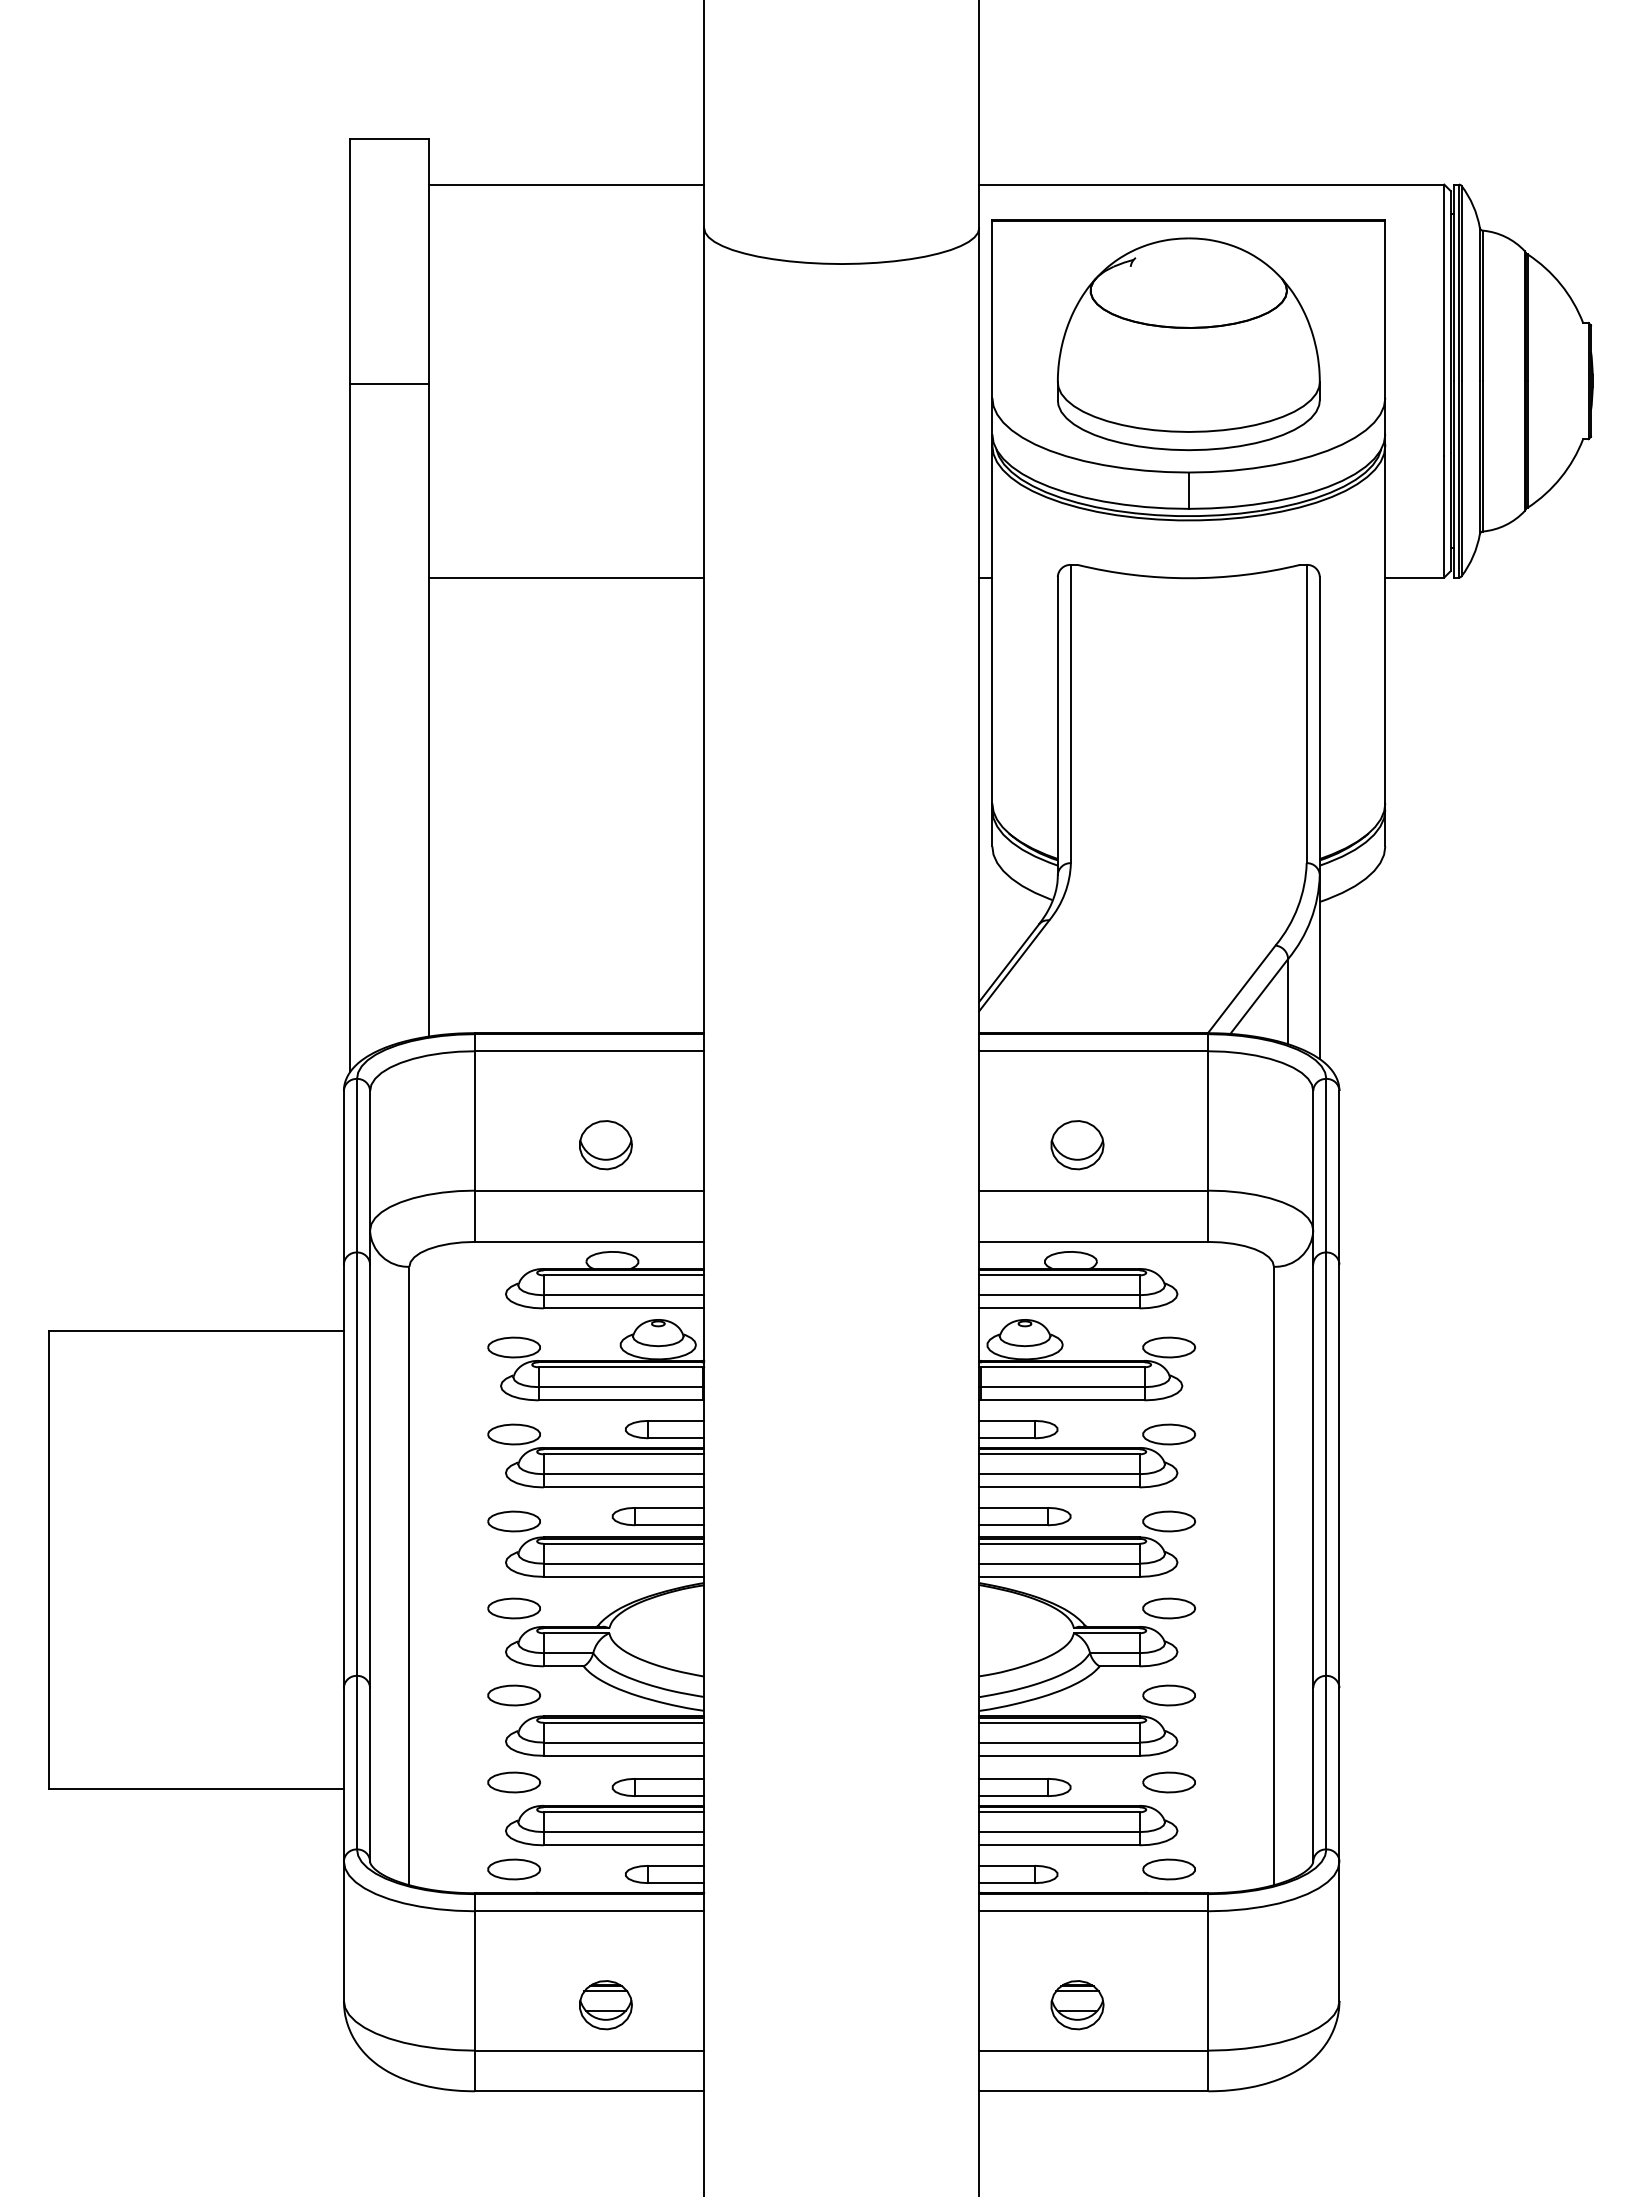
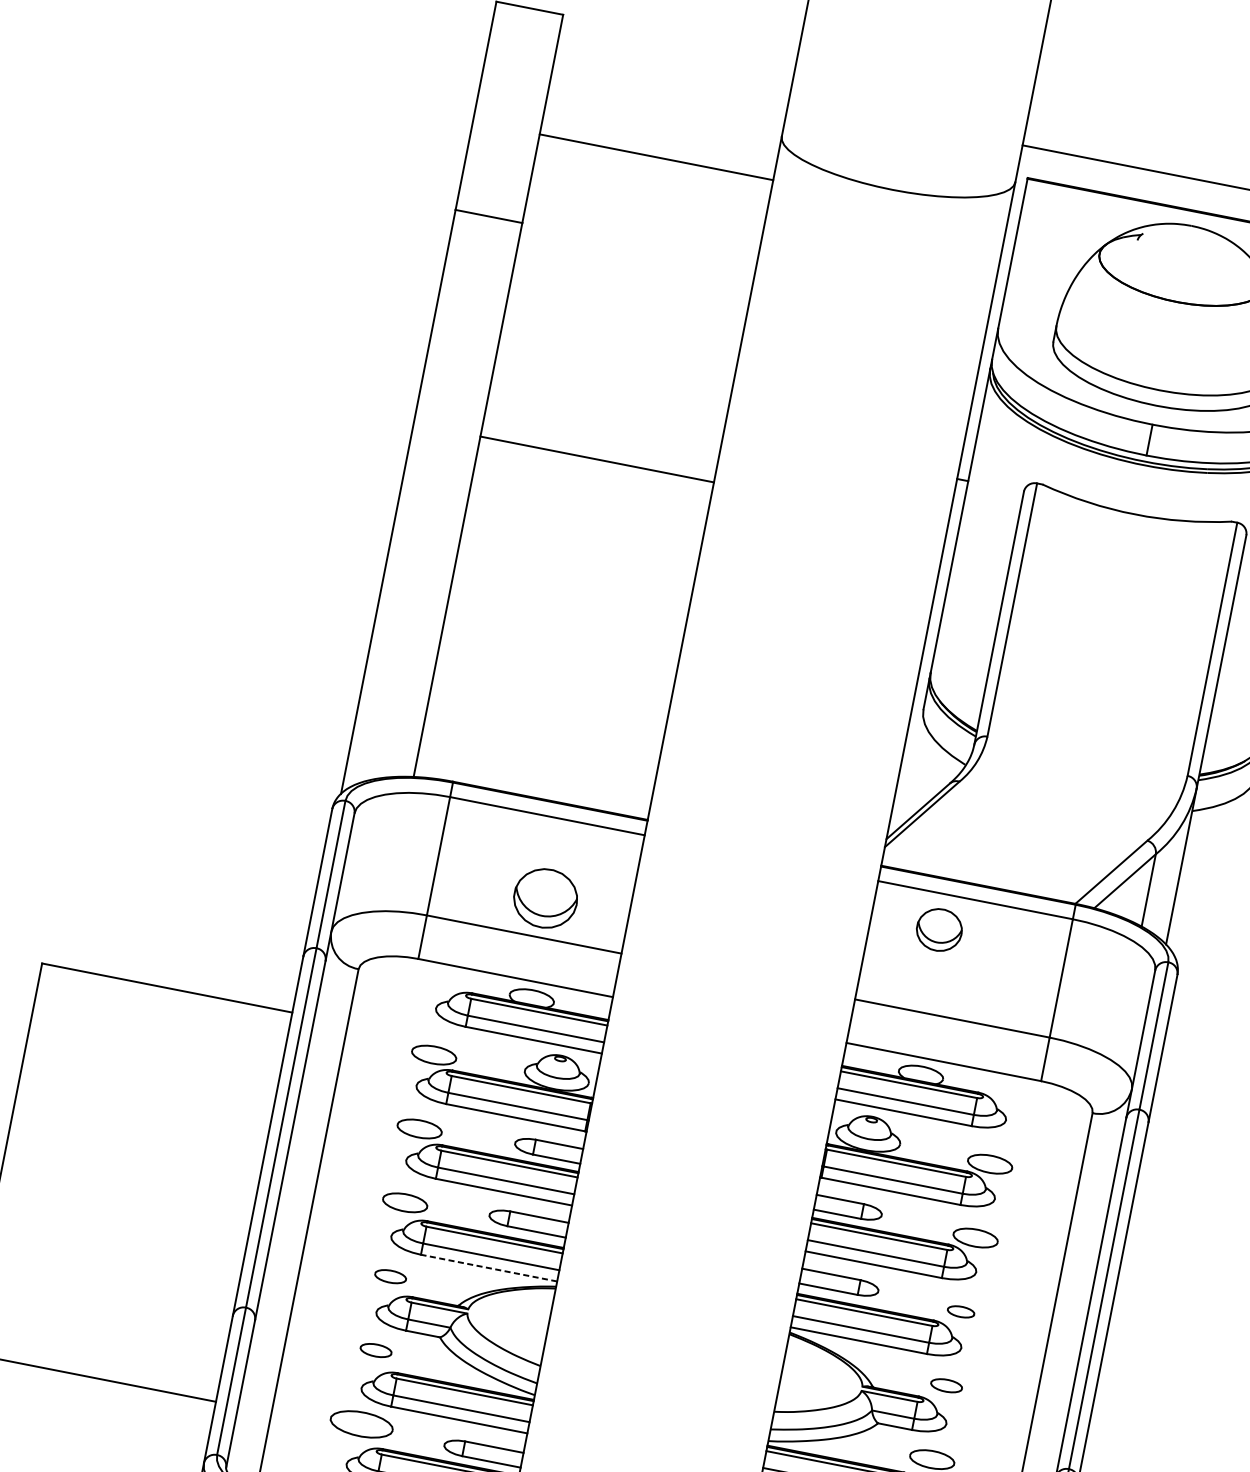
line: (566, 184) -> (656, 157), moved
line: (566, 577) -> (597, 459), moved
part: (605, 1145) -> (545, 898), size x1.4
part: (1077, 1145) -> (939, 930), moved
part: (1168, 1521) -> (960, 1311), size x0.6
line: (623, 1576) -> (488, 1267), solid -> dashed
part: (513, 1608) -> (390, 1276), size x0.7
part: (1168, 1608) -> (946, 1385), size x0.7
part: (513, 1695) -> (375, 1350), size x0.7
part: (513, 1782) -> (361, 1424), size x1.4

